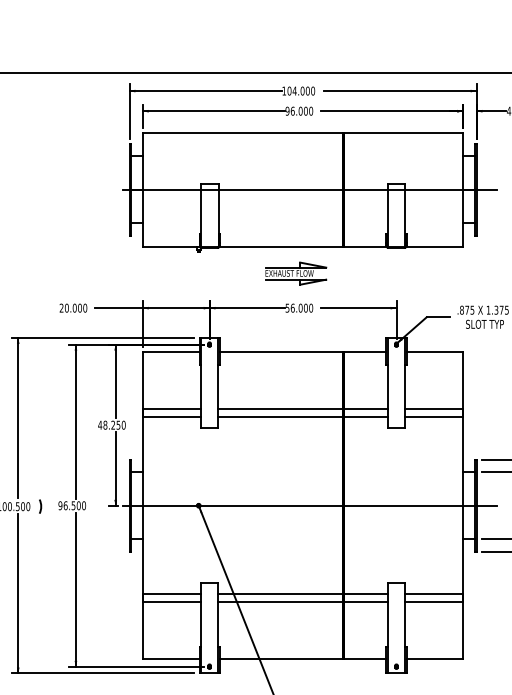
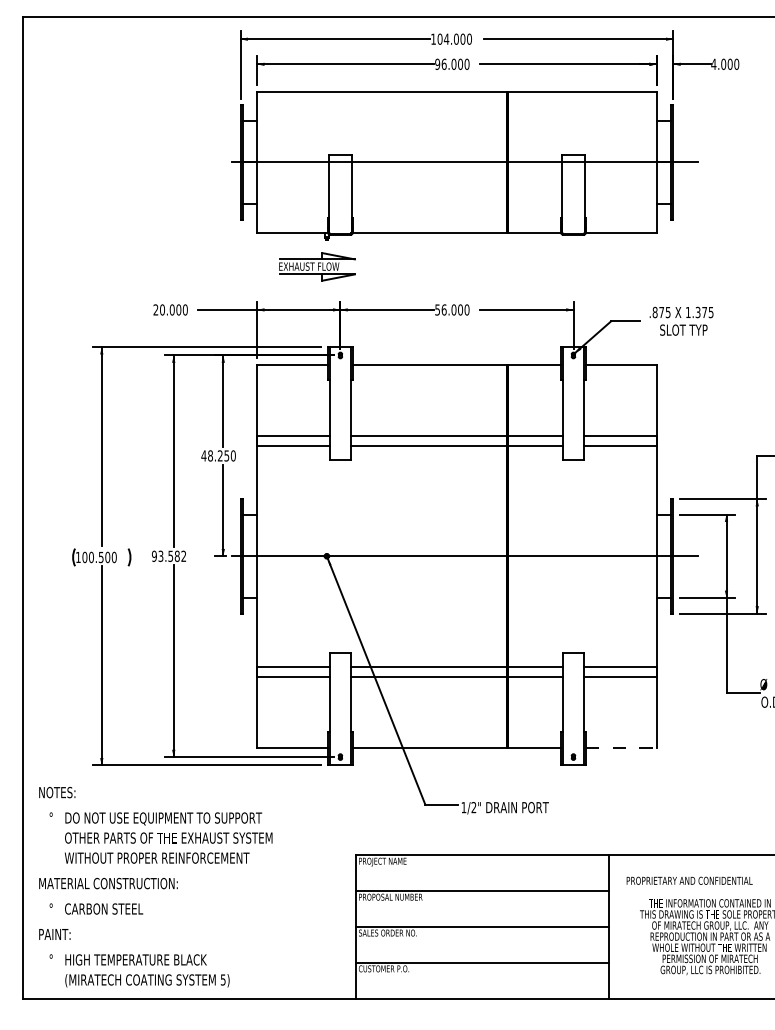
part: (296, 273) -> (317, 266), moved
text: (74, 505) -> (172, 555), 96.500 -> 93.582
line: (434, 659) -> (621, 747), solid -> dashed

